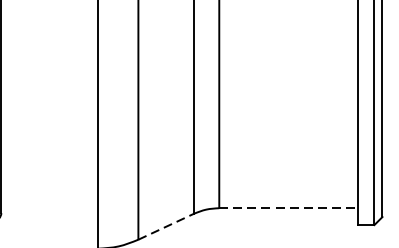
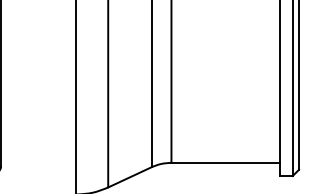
line: (289, 207) -> (226, 162), dashed -> solid
line: (165, 226) -> (129, 177), dashed -> solid

